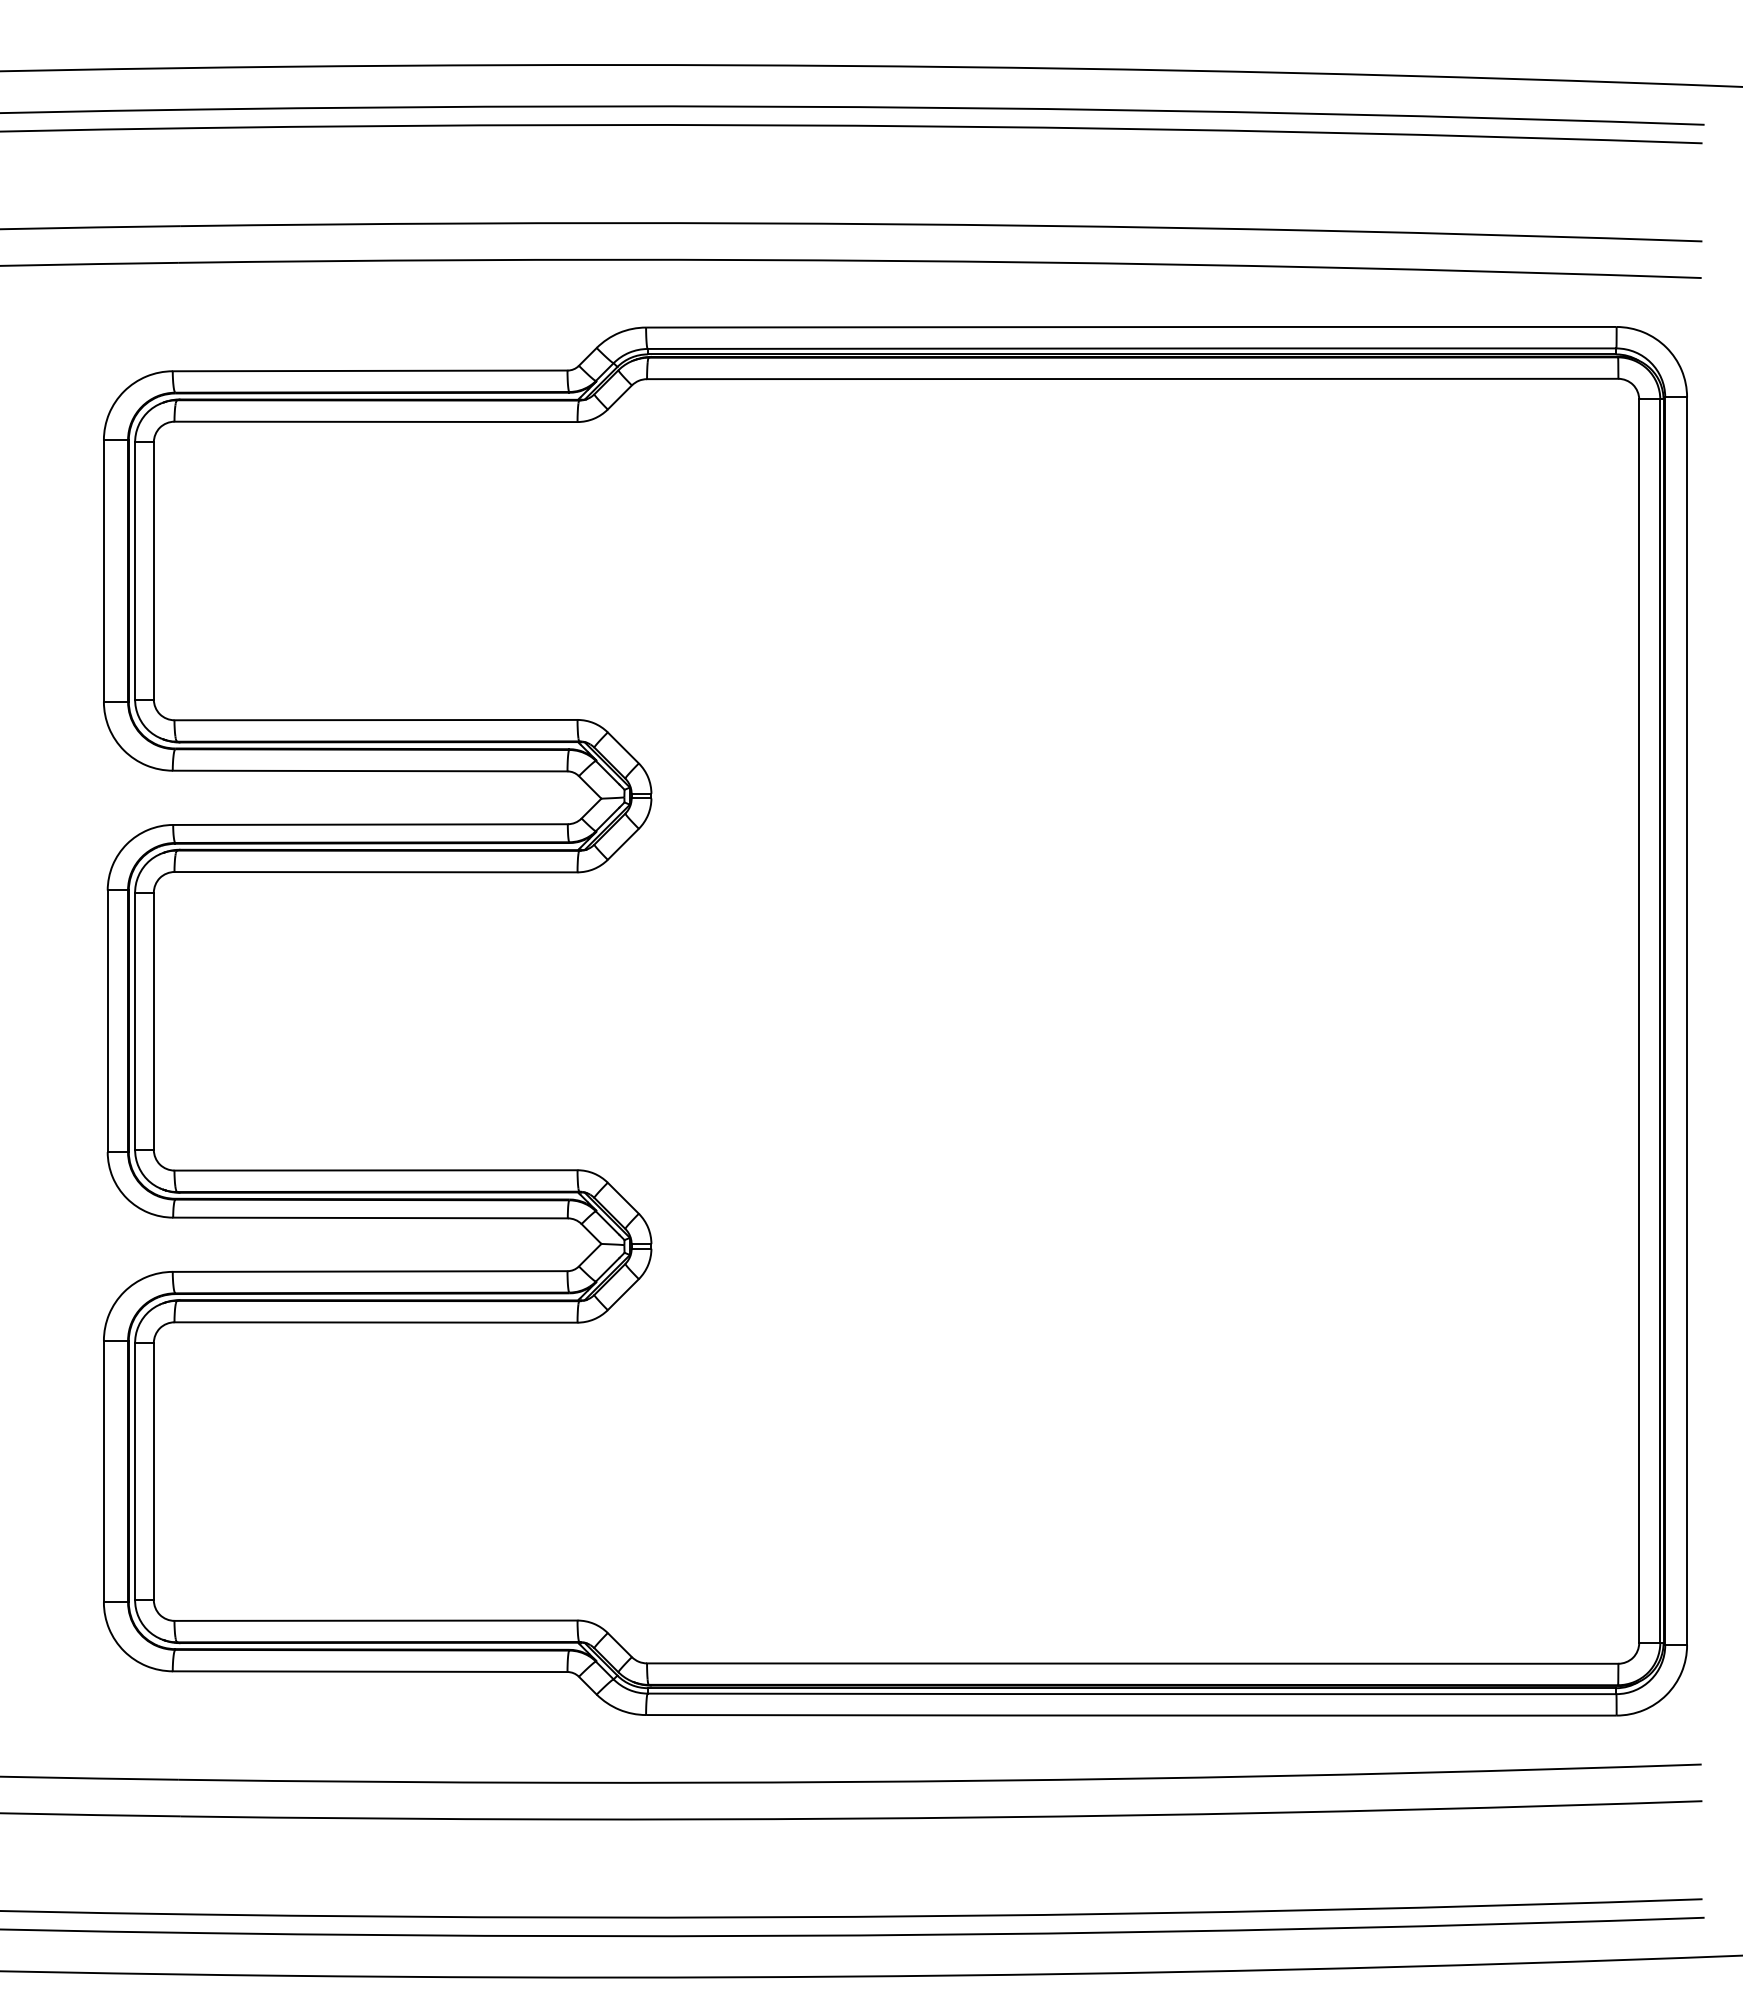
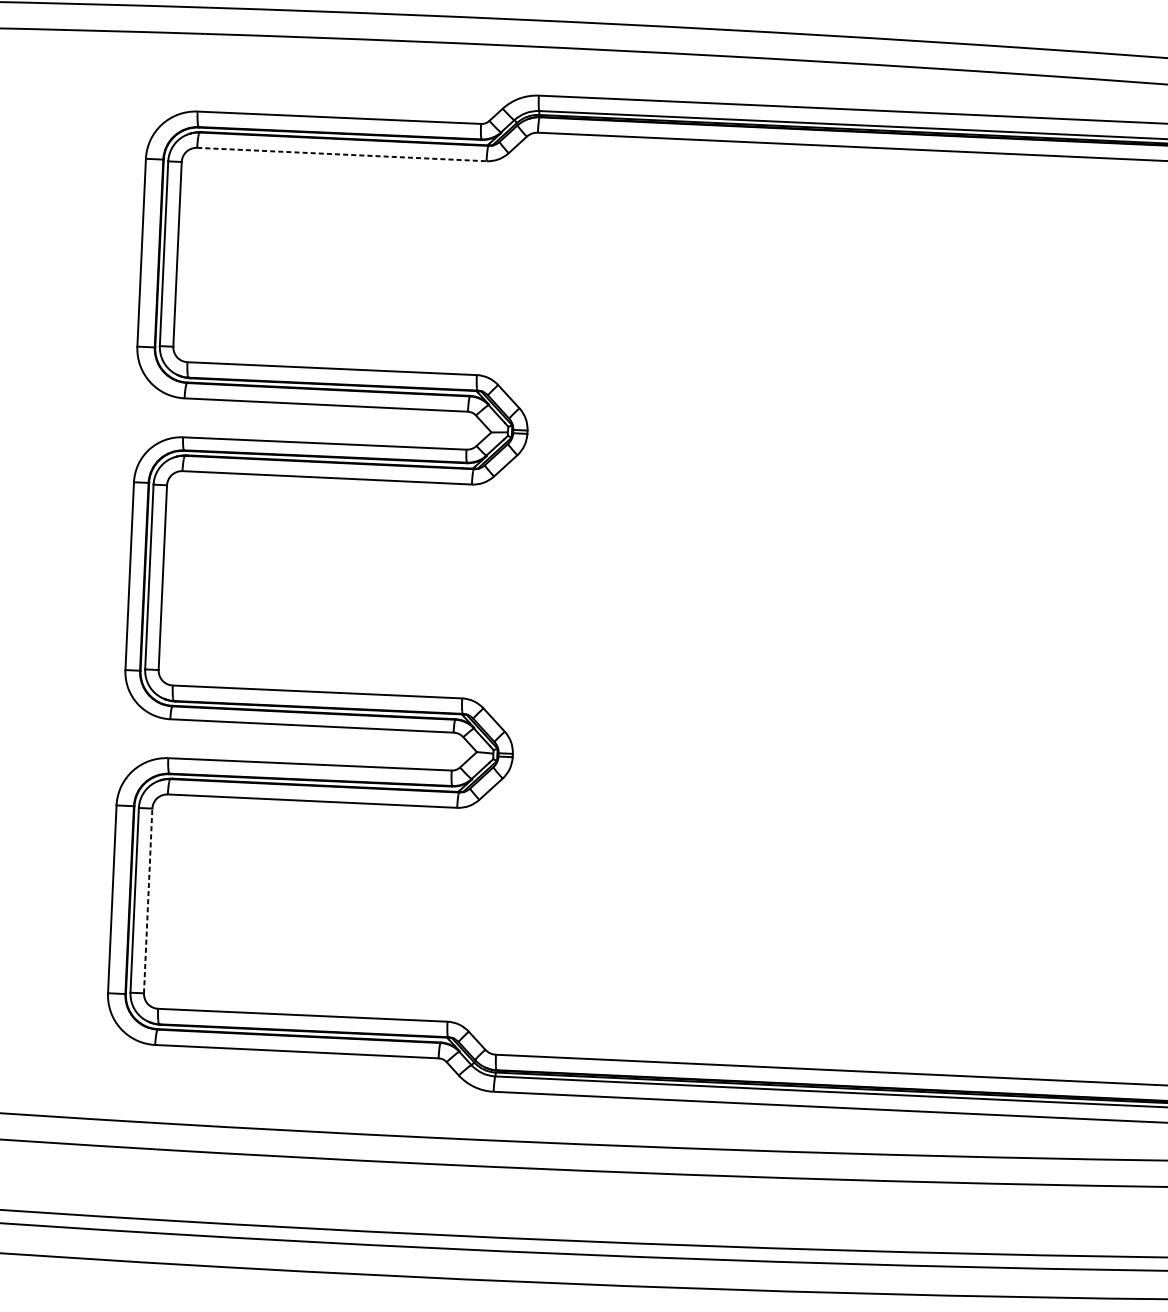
line: (376, 421) -> (342, 154), solid -> dashed
line: (153, 1471) -> (147, 900), solid -> dashed

